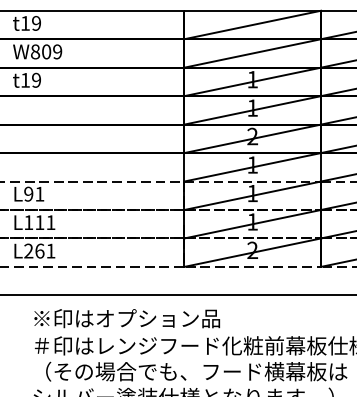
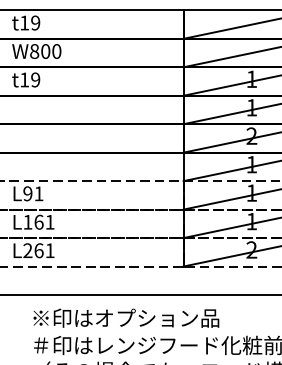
text: (57, 51) -> (56, 51), W809 -> W800
text: (39, 222) -> (38, 222), L111 -> L161

